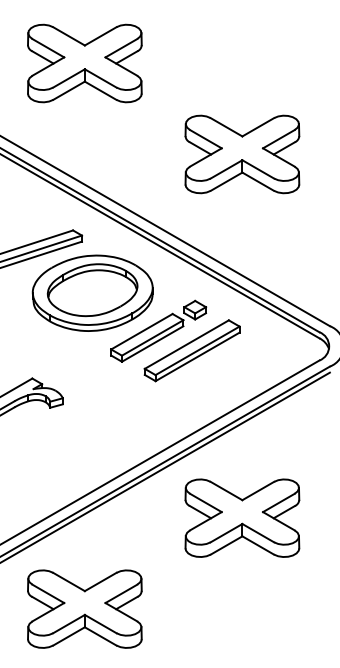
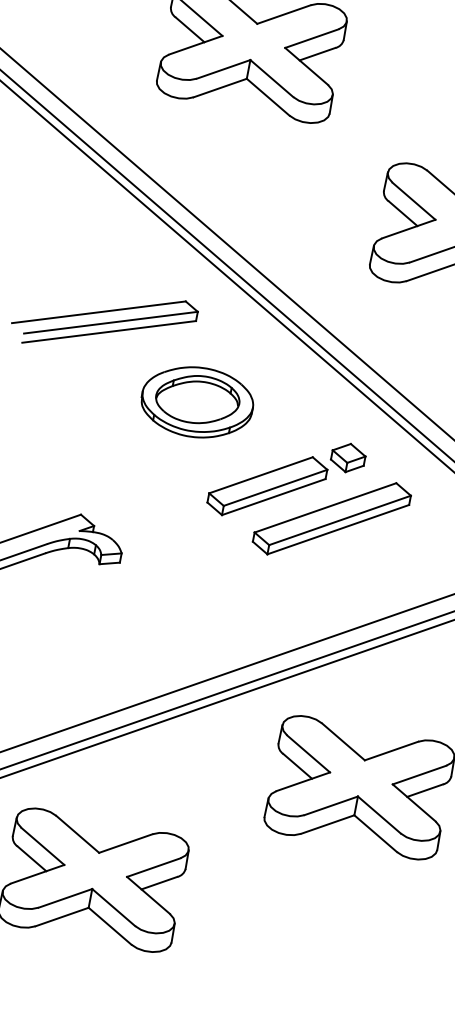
part: (92, 292) -> (197, 401), size x0.6

